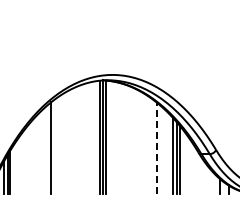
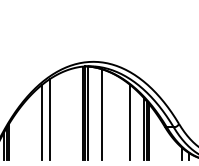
line: (123, 138) -> (102, 114), added
line: (59, 144) -> (49, 119), added
line: (156, 148) -> (129, 122), dashed -> solid

